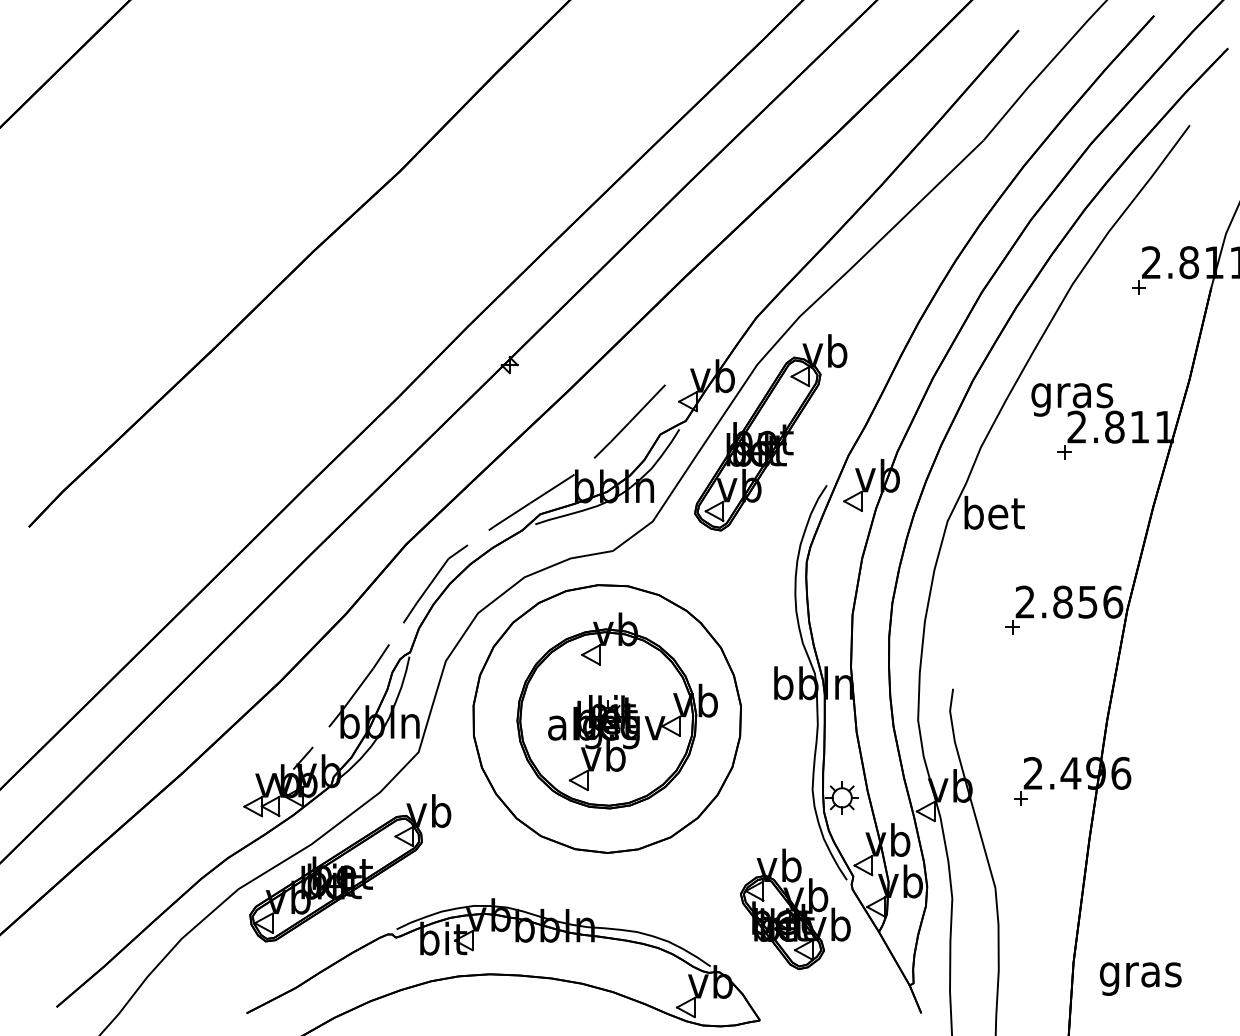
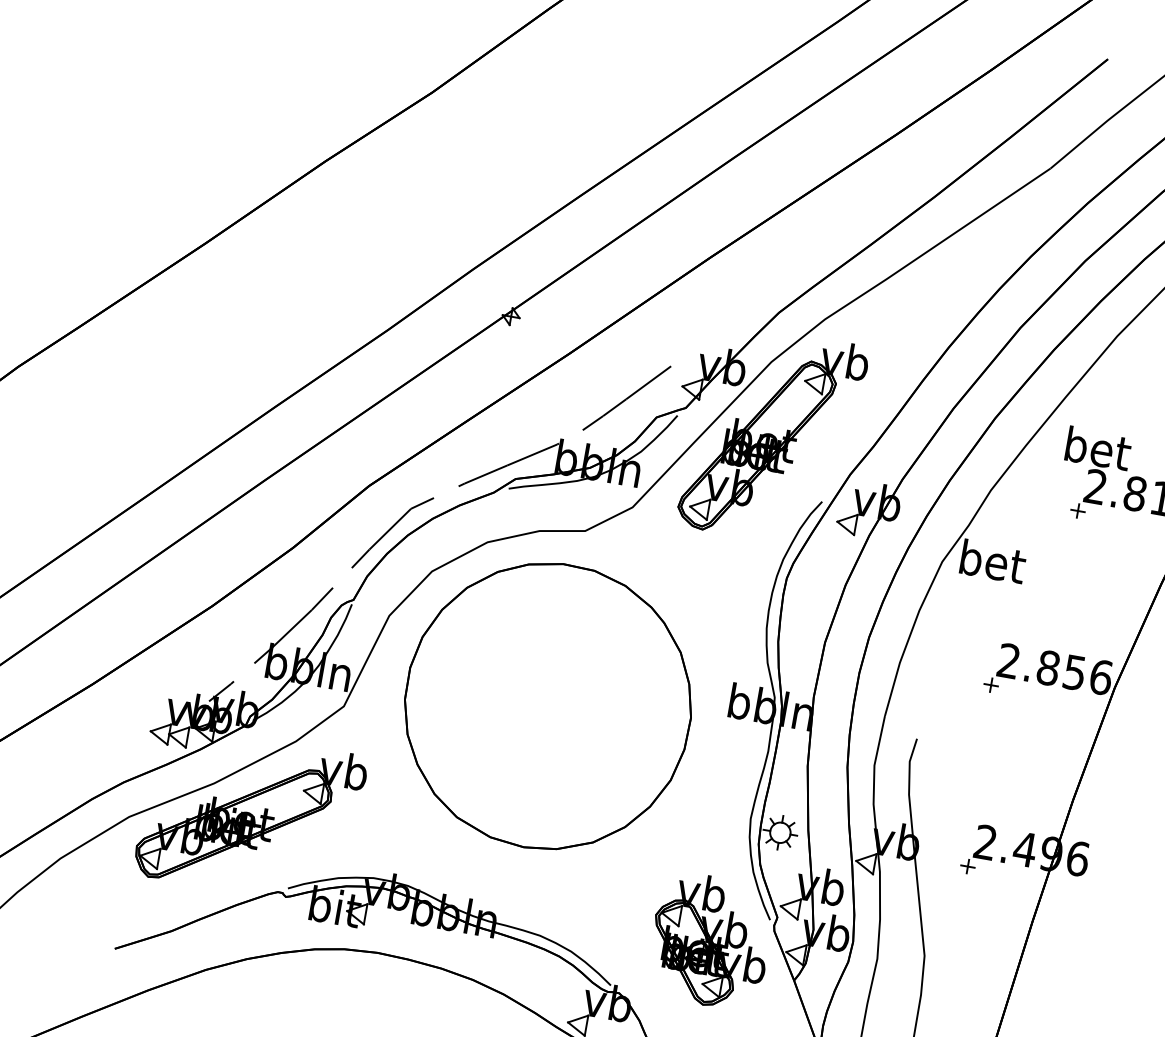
text: (1072, 395) -> (1096, 452), gras -> bet
part: (616, 710) -> (559, 699), removed

